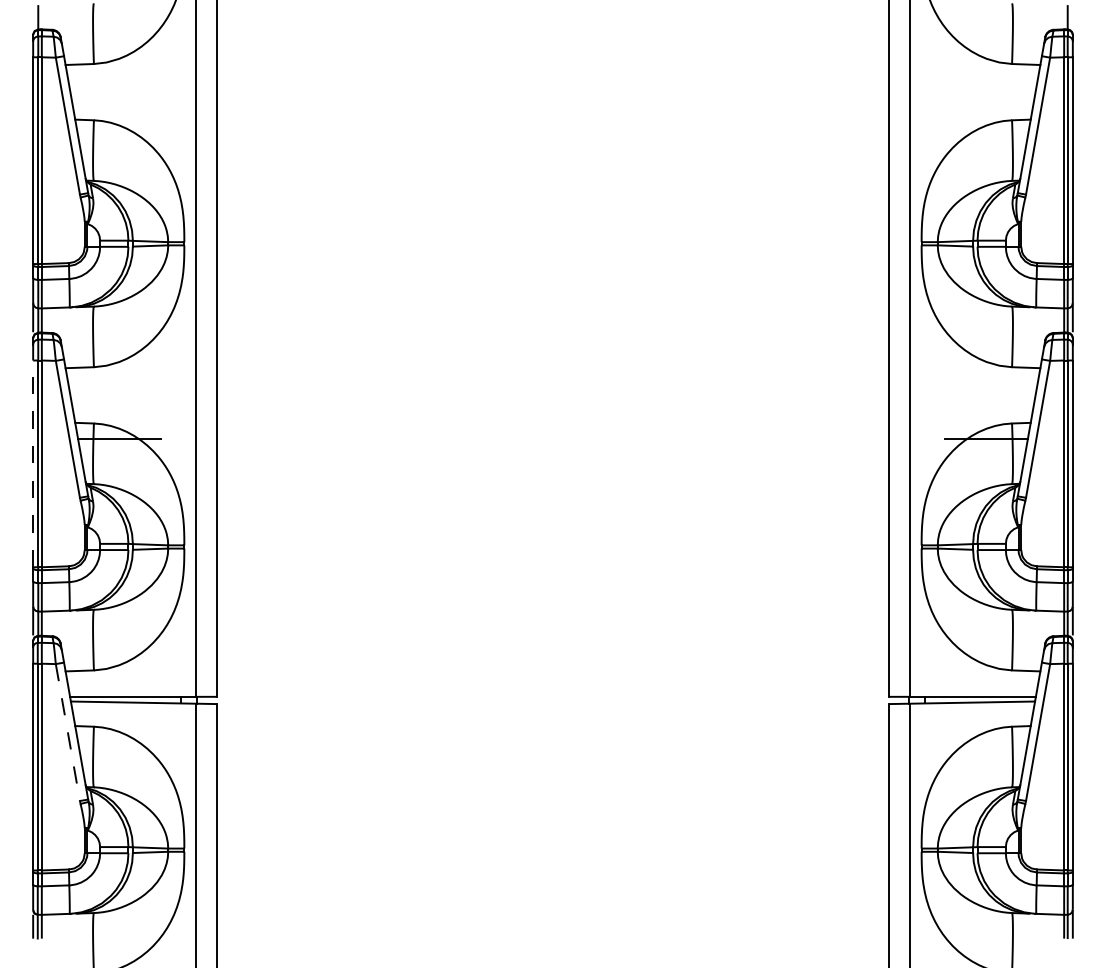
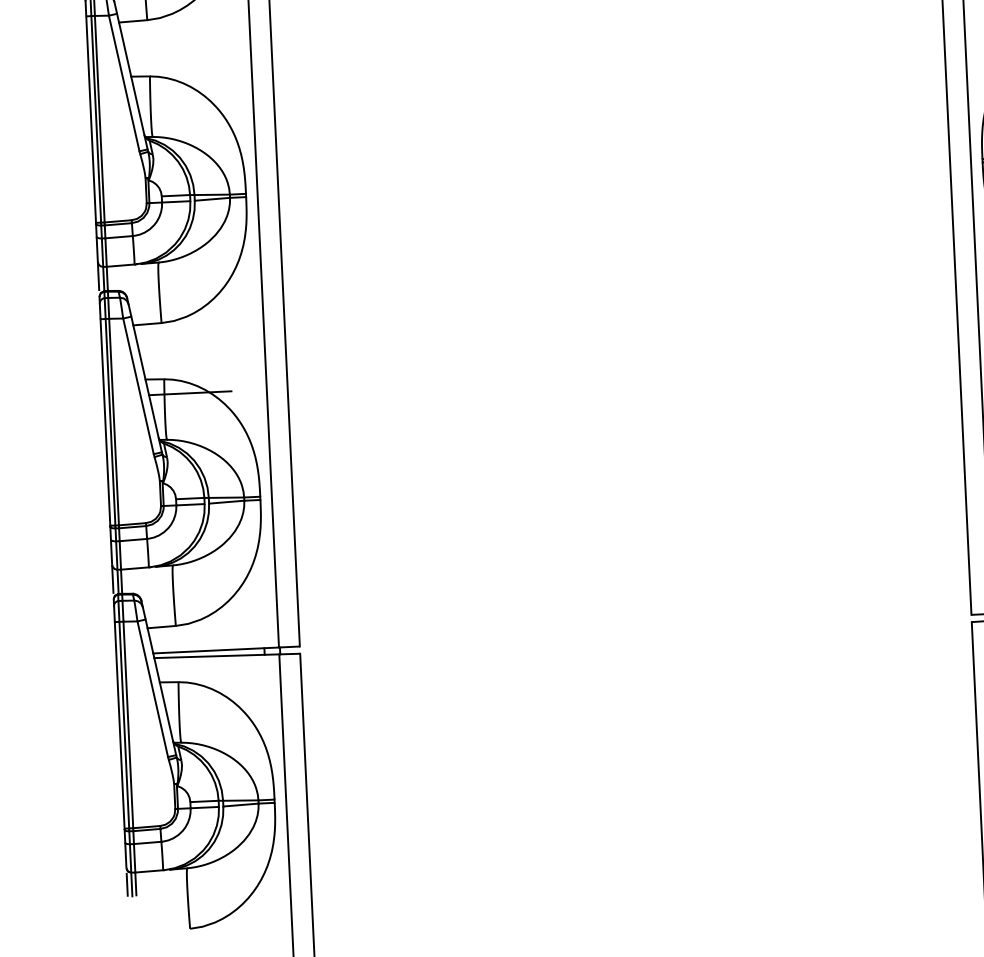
line: (33, 463) -> (105, 422), dashed -> solid
line: (67, 732) -> (152, 689), dashed -> solid

